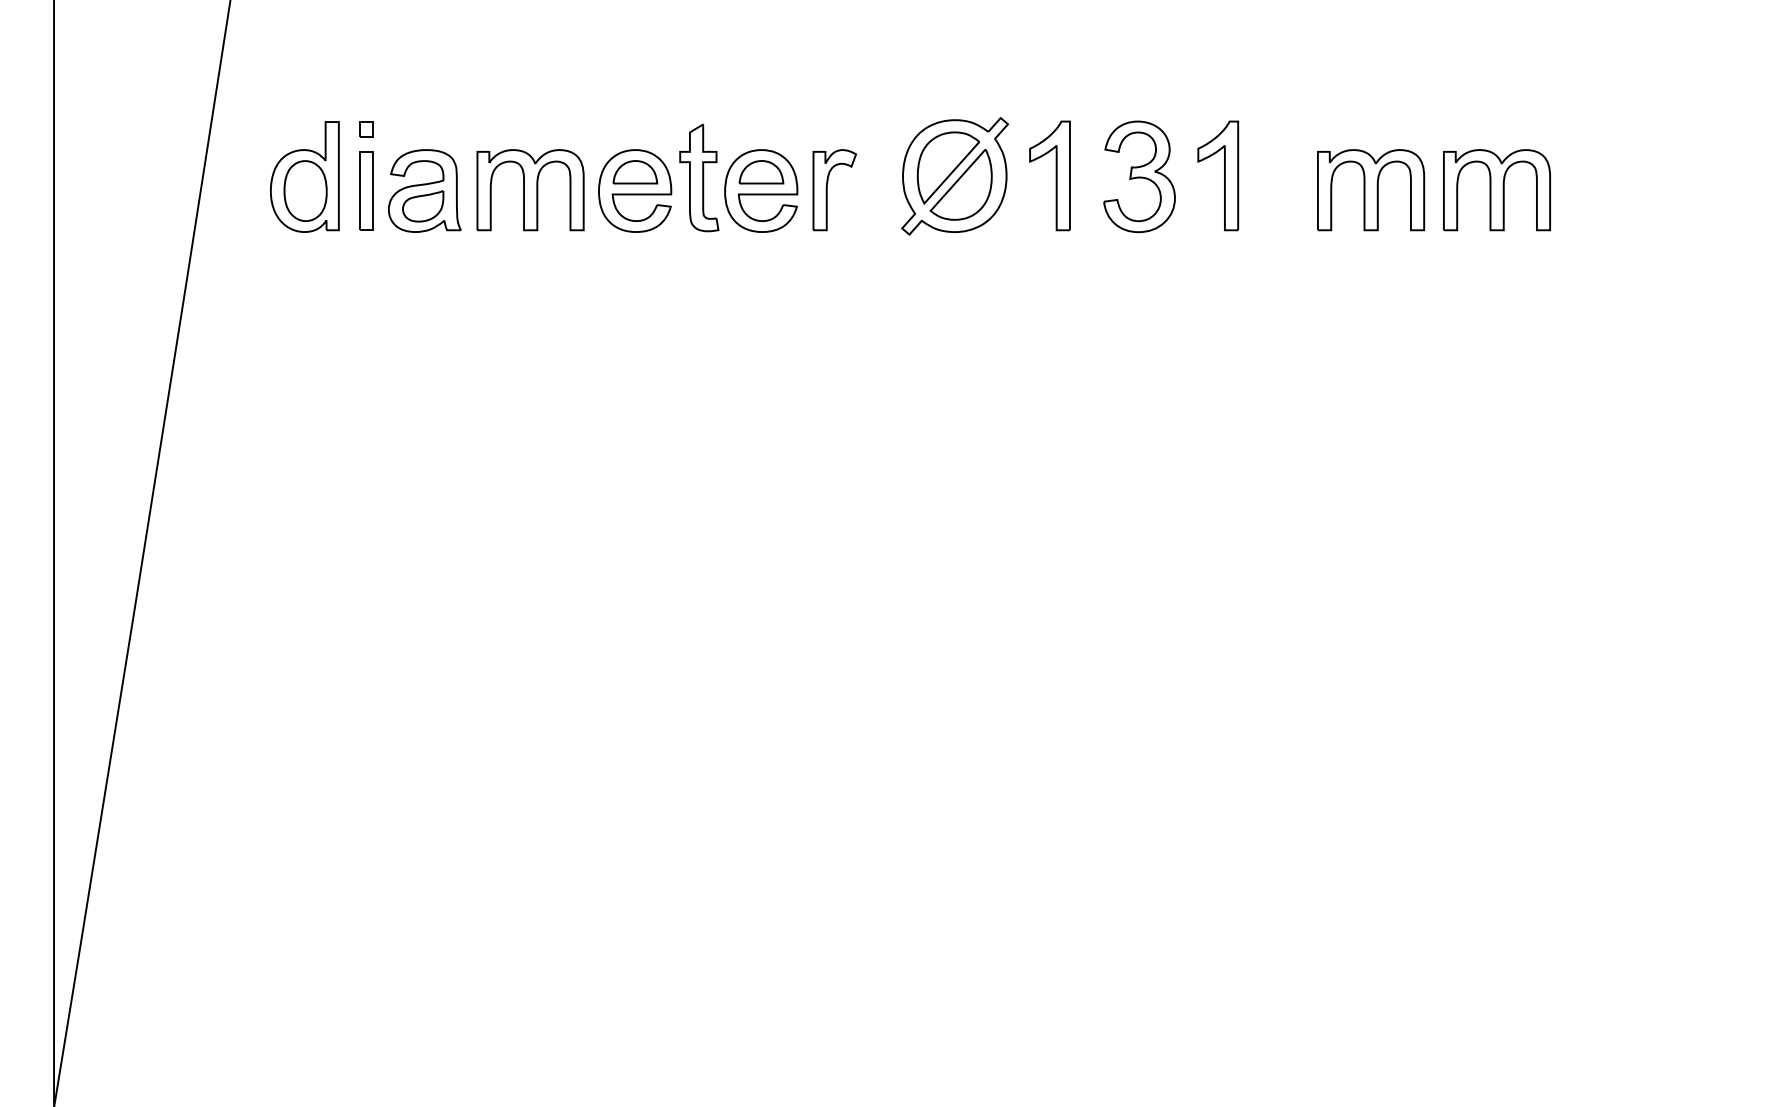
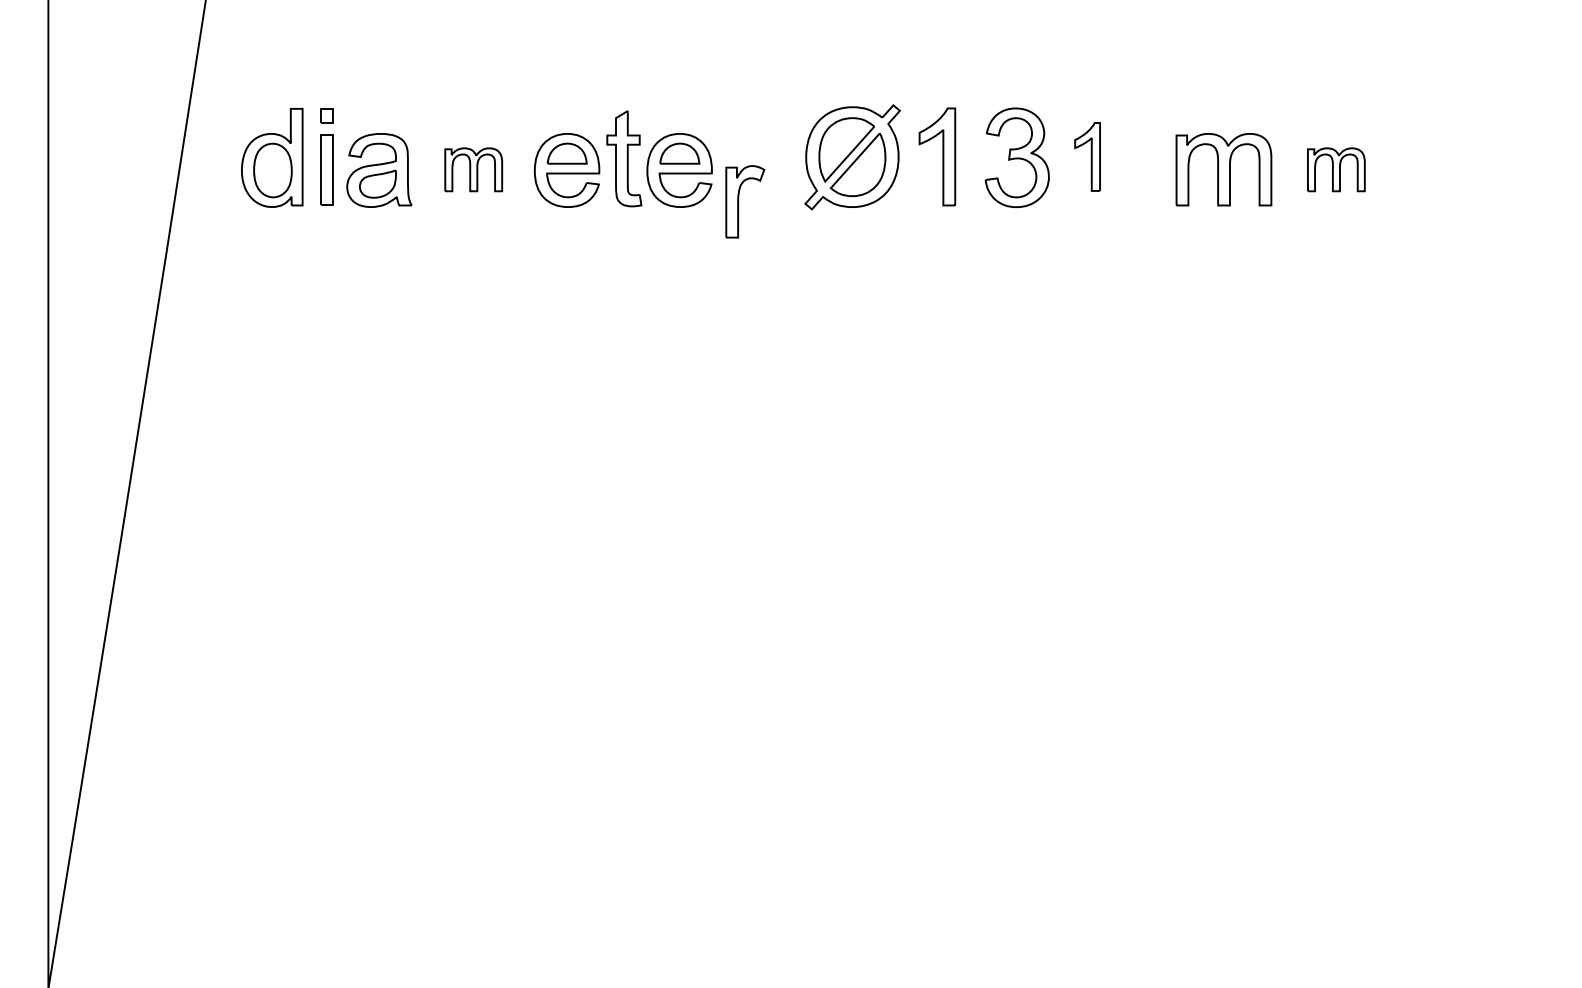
part: (1218, 175) -> (1087, 156), size x0.7
part: (530, 190) -> (473, 169), size x0.6
part: (827, 190) -> (738, 202), moved
part: (1496, 190) -> (1335, 169), size x0.6

